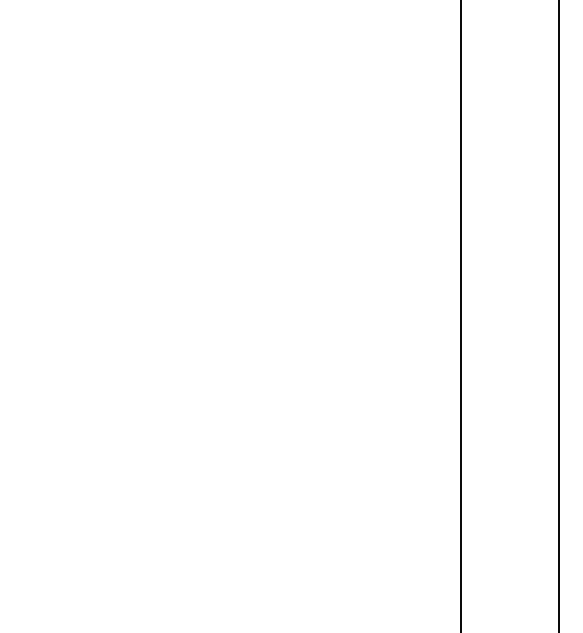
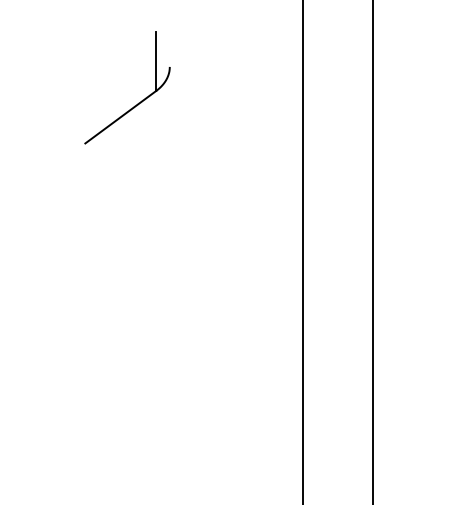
part: (232, 184) -> (138, 102), added

